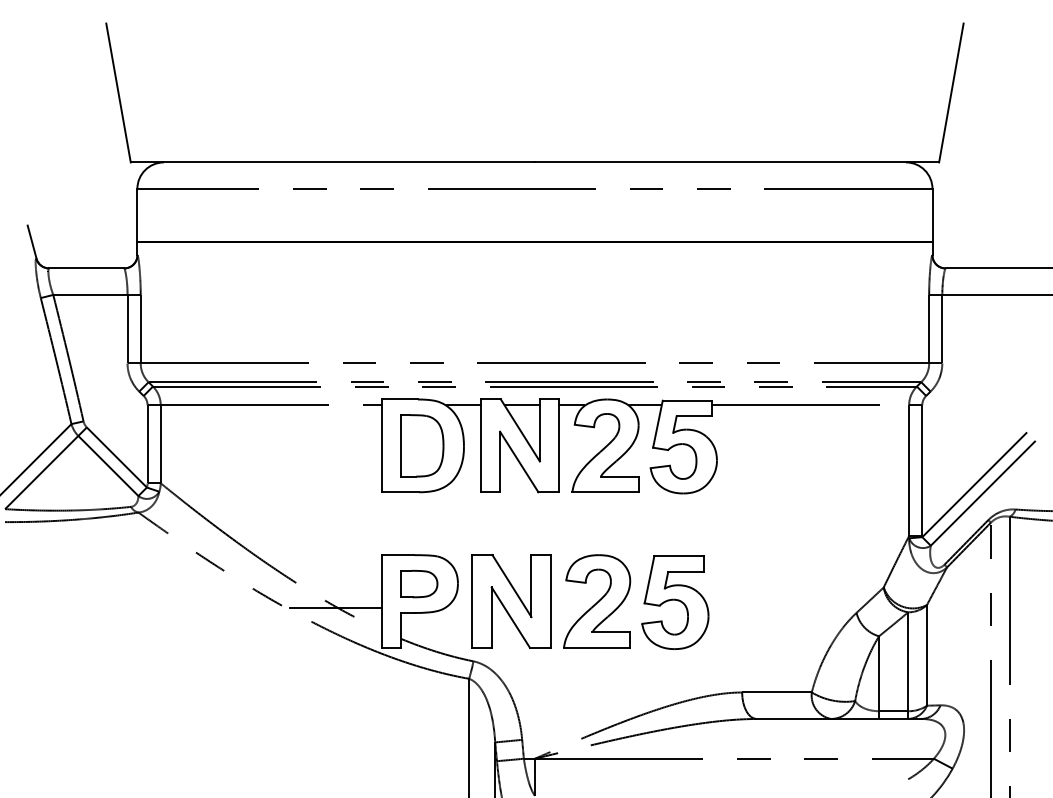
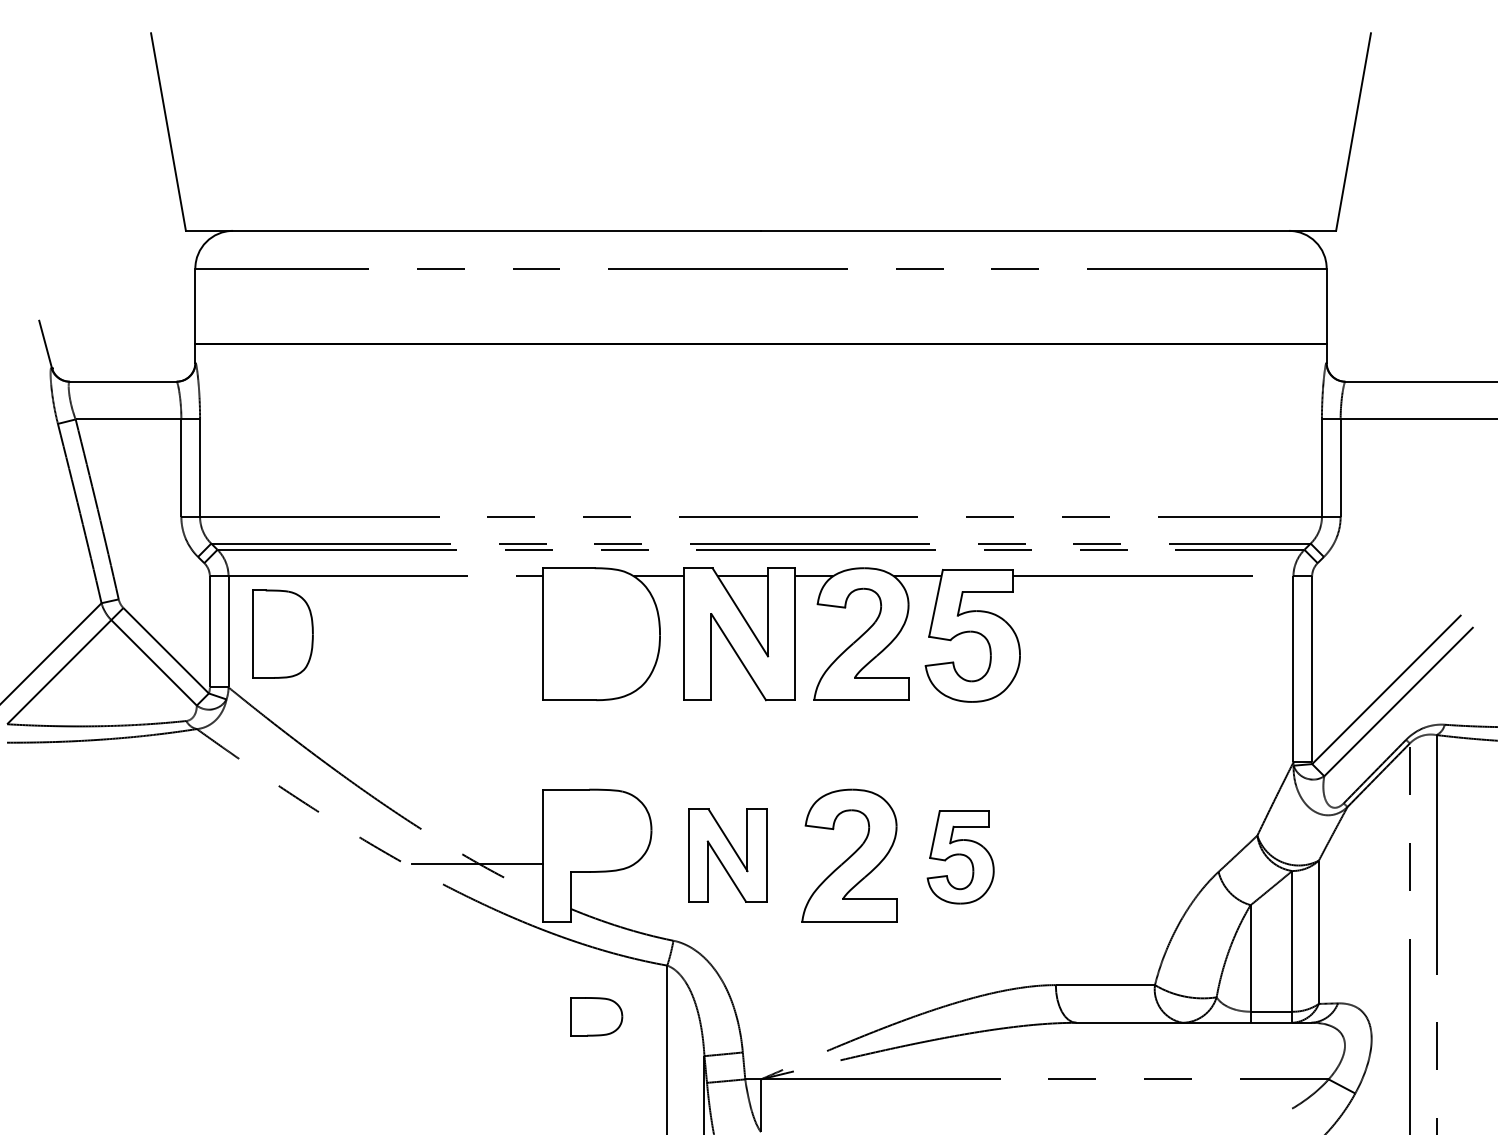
part: (422, 445) -> (282, 633), moved
part: (419, 583) -> (596, 1016), moved
part: (511, 601) -> (727, 855), size x0.7
part: (675, 602) -> (960, 857), size x0.7

